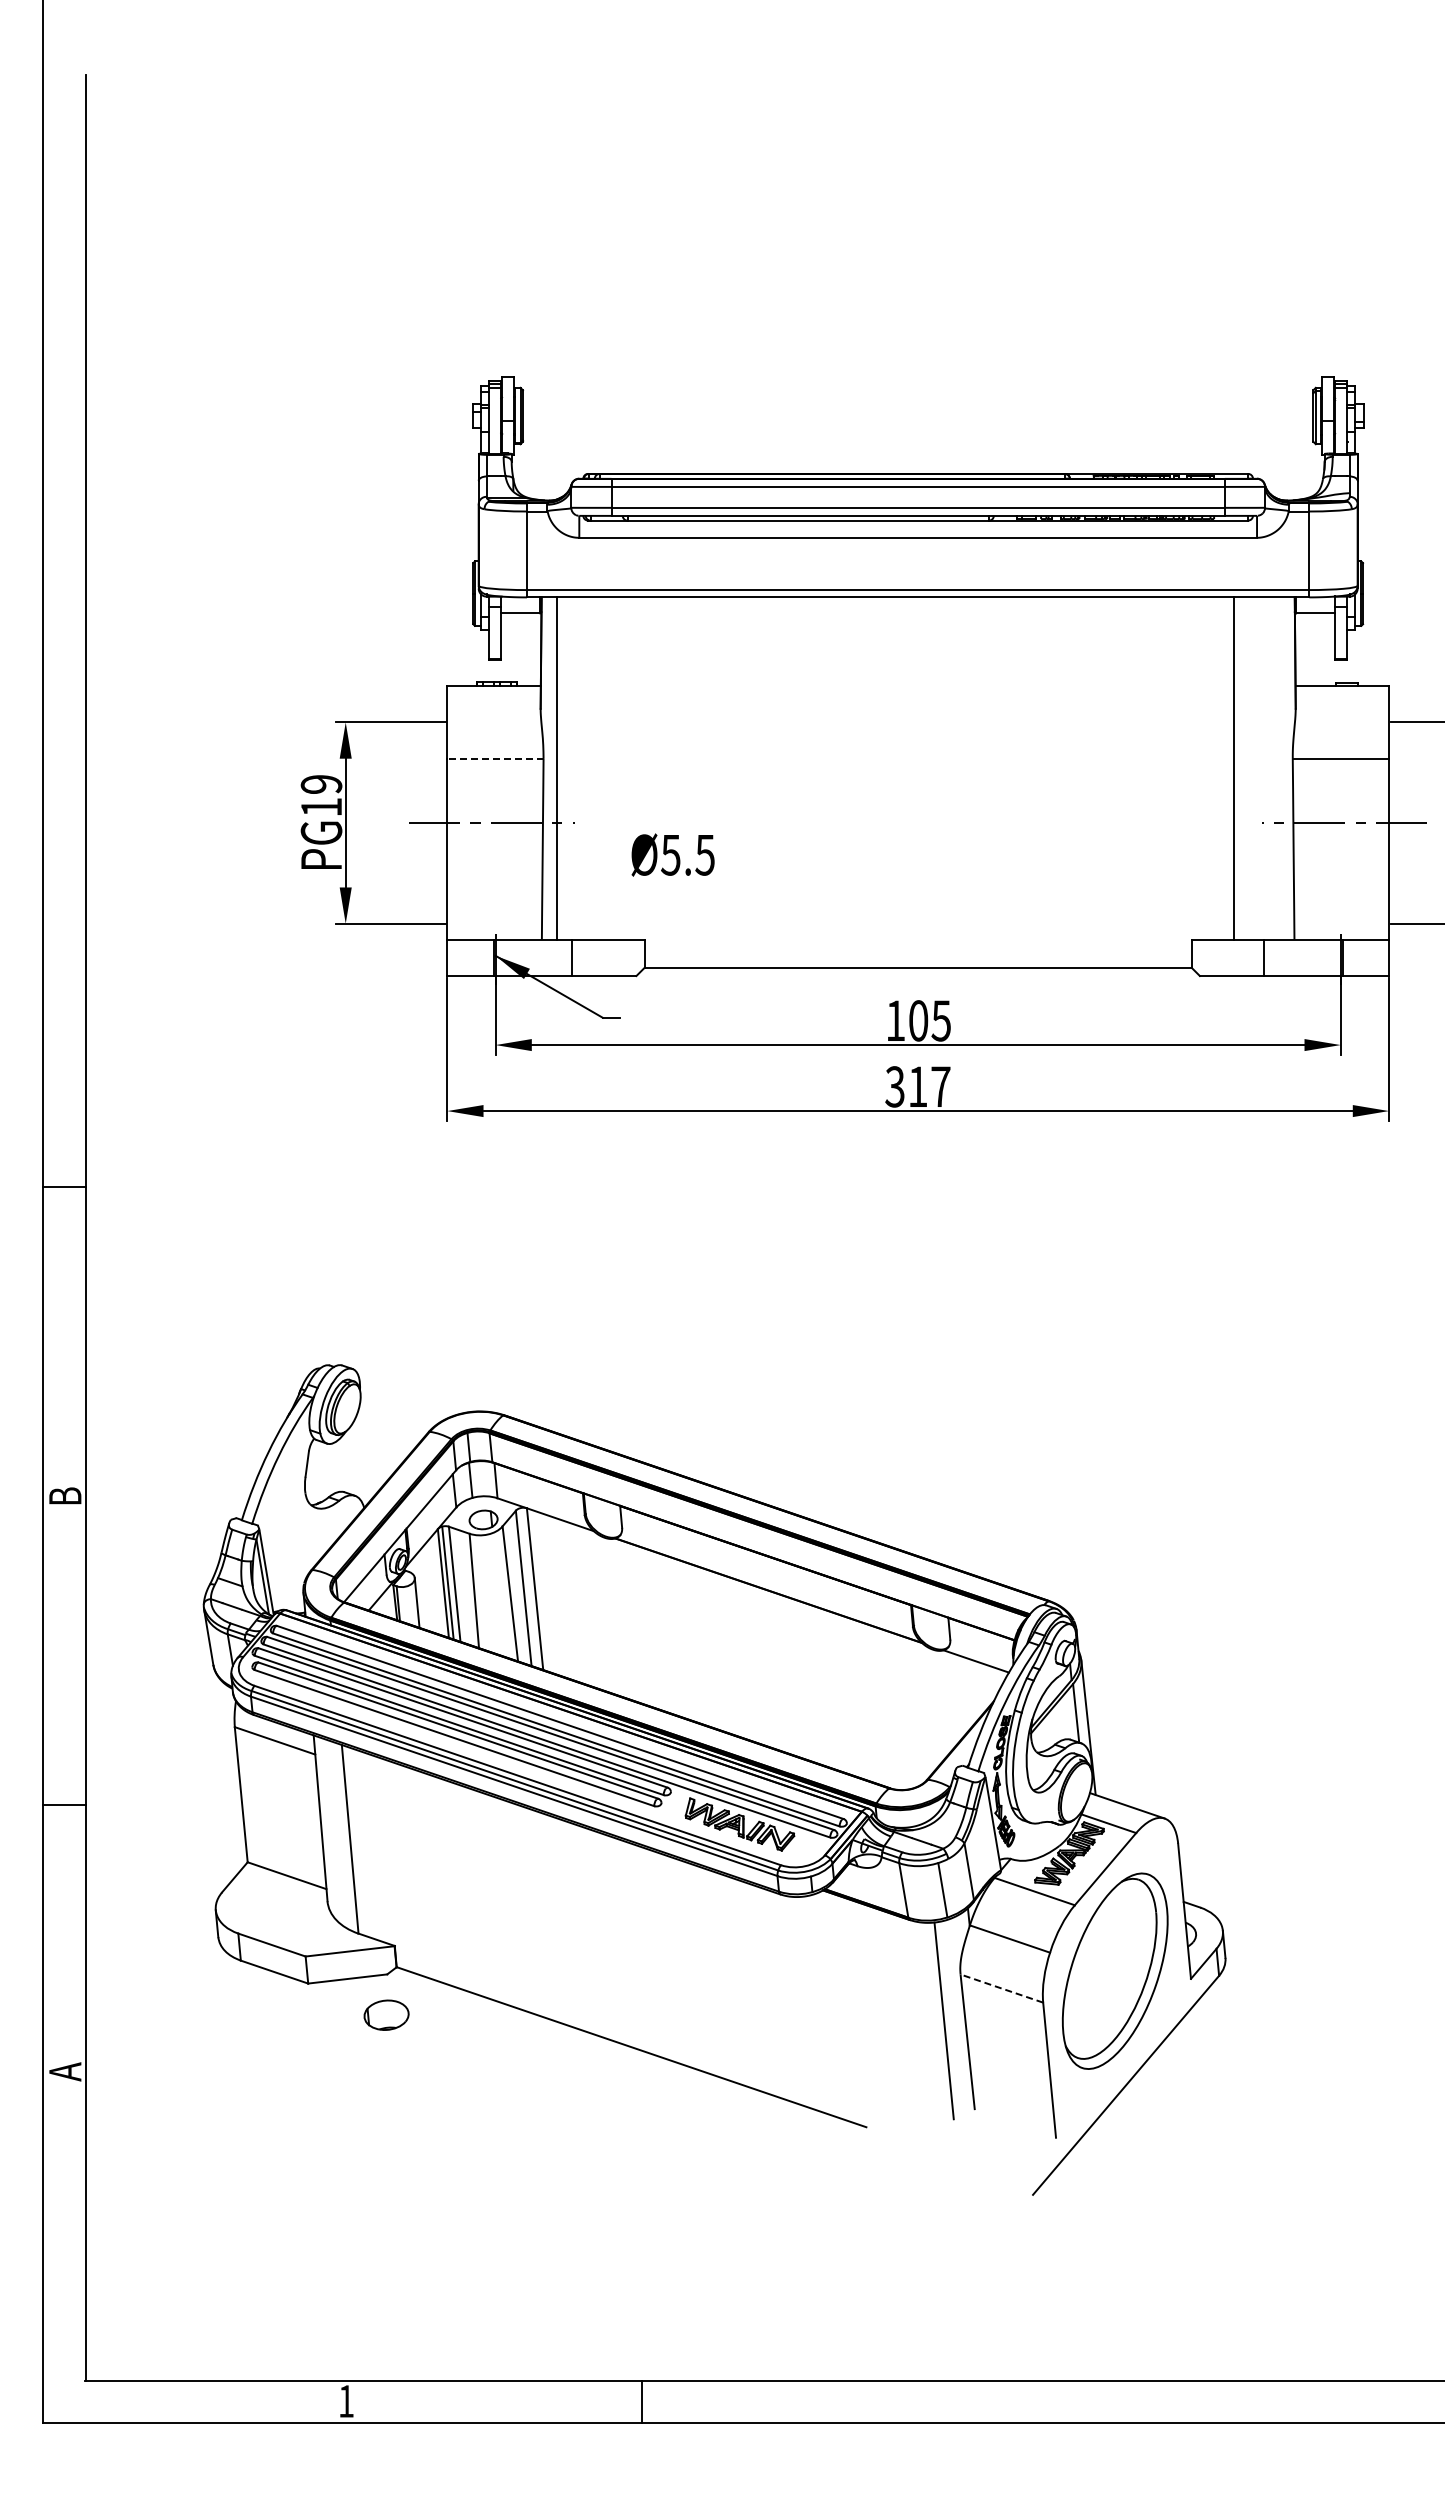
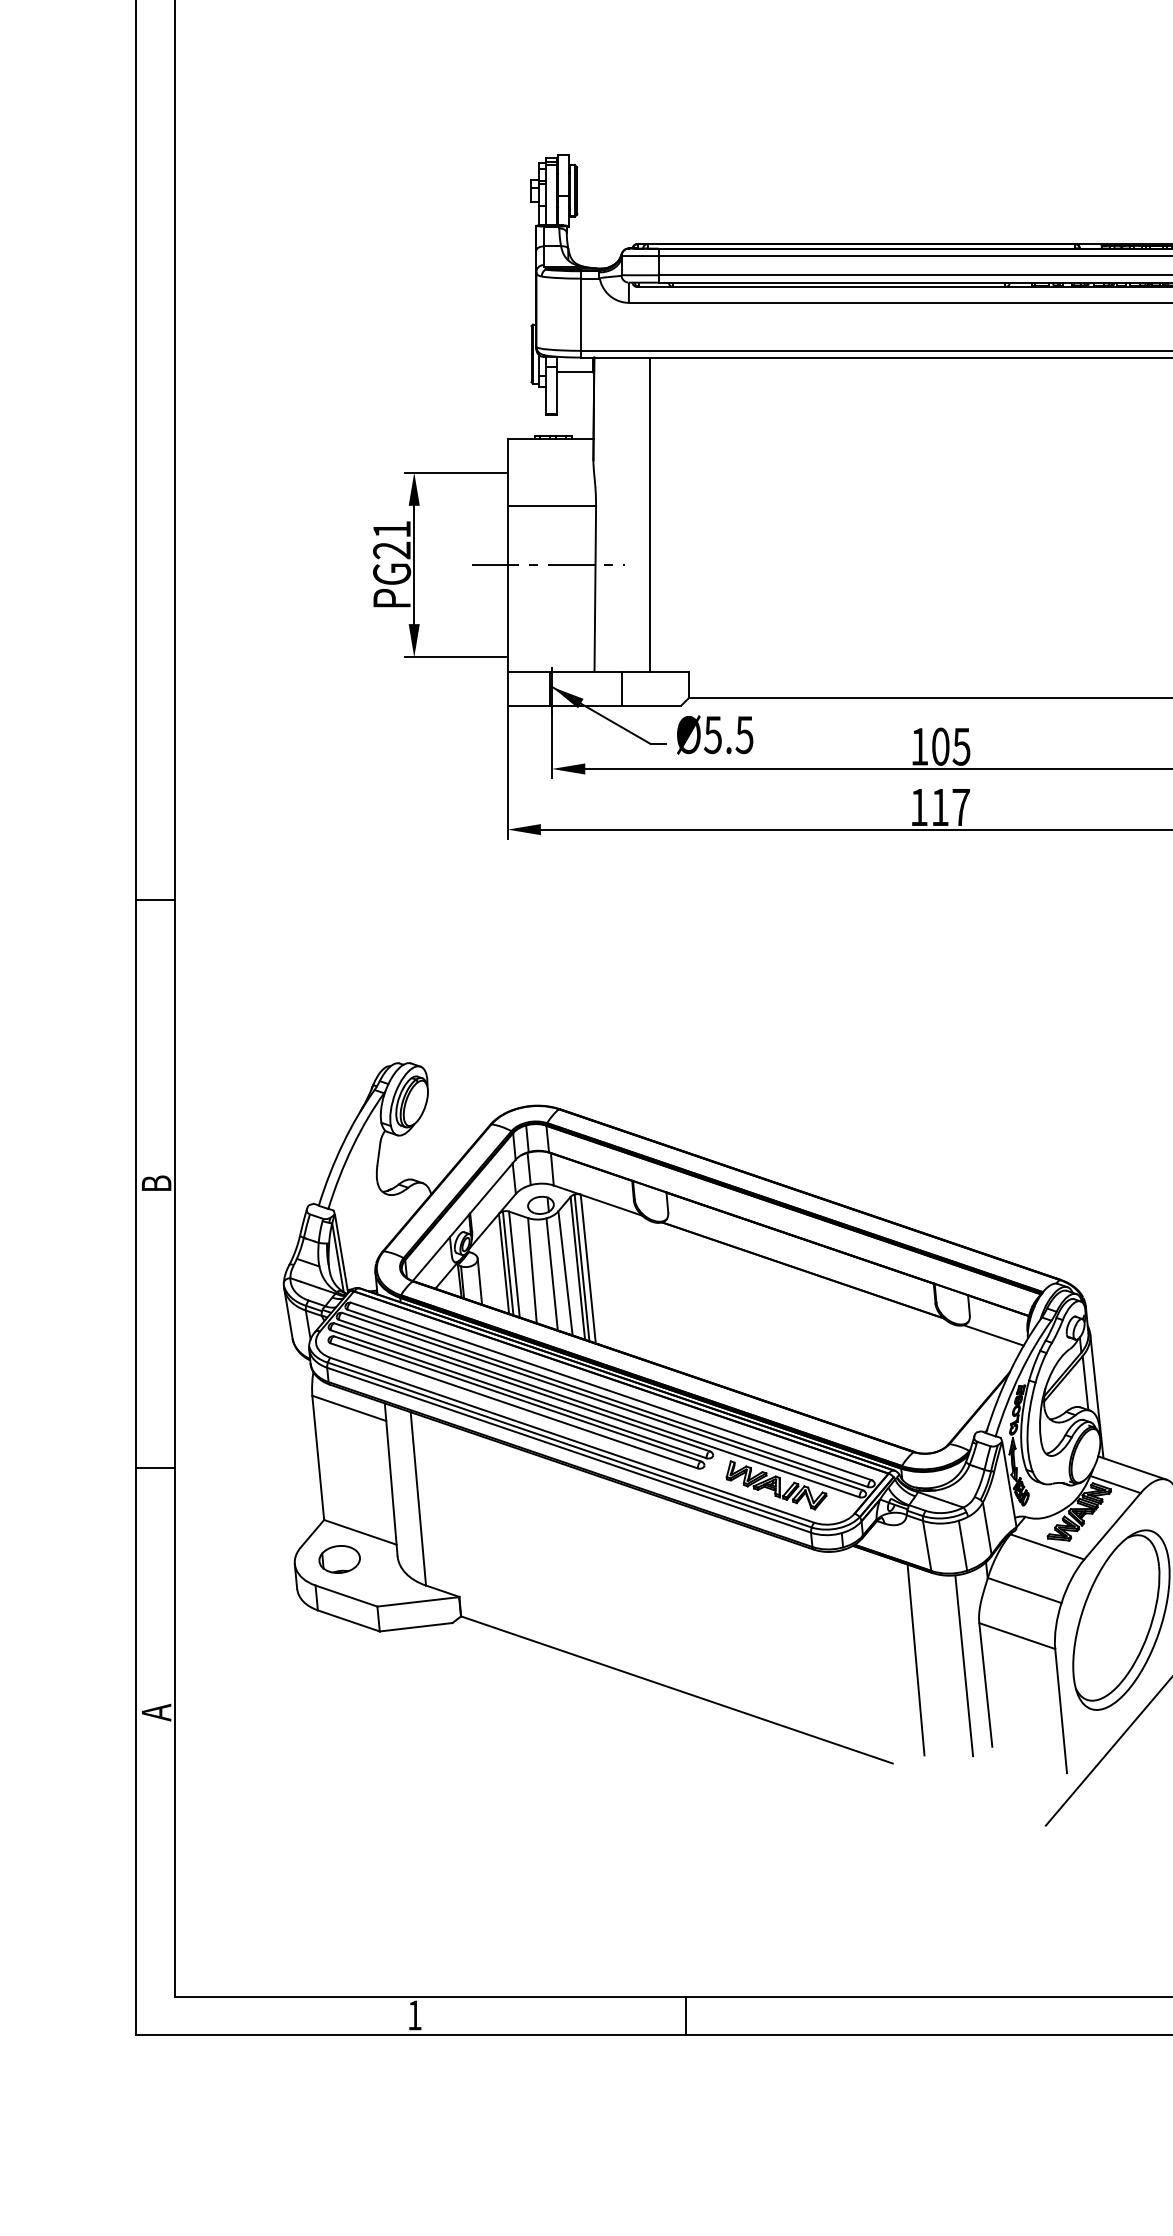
line: (494, 758) -> (550, 505), dashed -> solid
line: (557, 768) -> (650, 514), moved
text: (321, 795) -> (391, 539), PG19 -> PG21
text: (672, 854) -> (714, 734), moved
text: (894, 1086) -> (918, 807), 317 -> 117
line: (528, 1587) -> (582, 1267), added
line: (495, 1595) -> (551, 1274), added
line: (1001, 1988) -> (1016, 1635), dashed -> solid
part: (386, 2014) -> (339, 1558), moved
line: (891, 2014) -> (915, 1659), added

